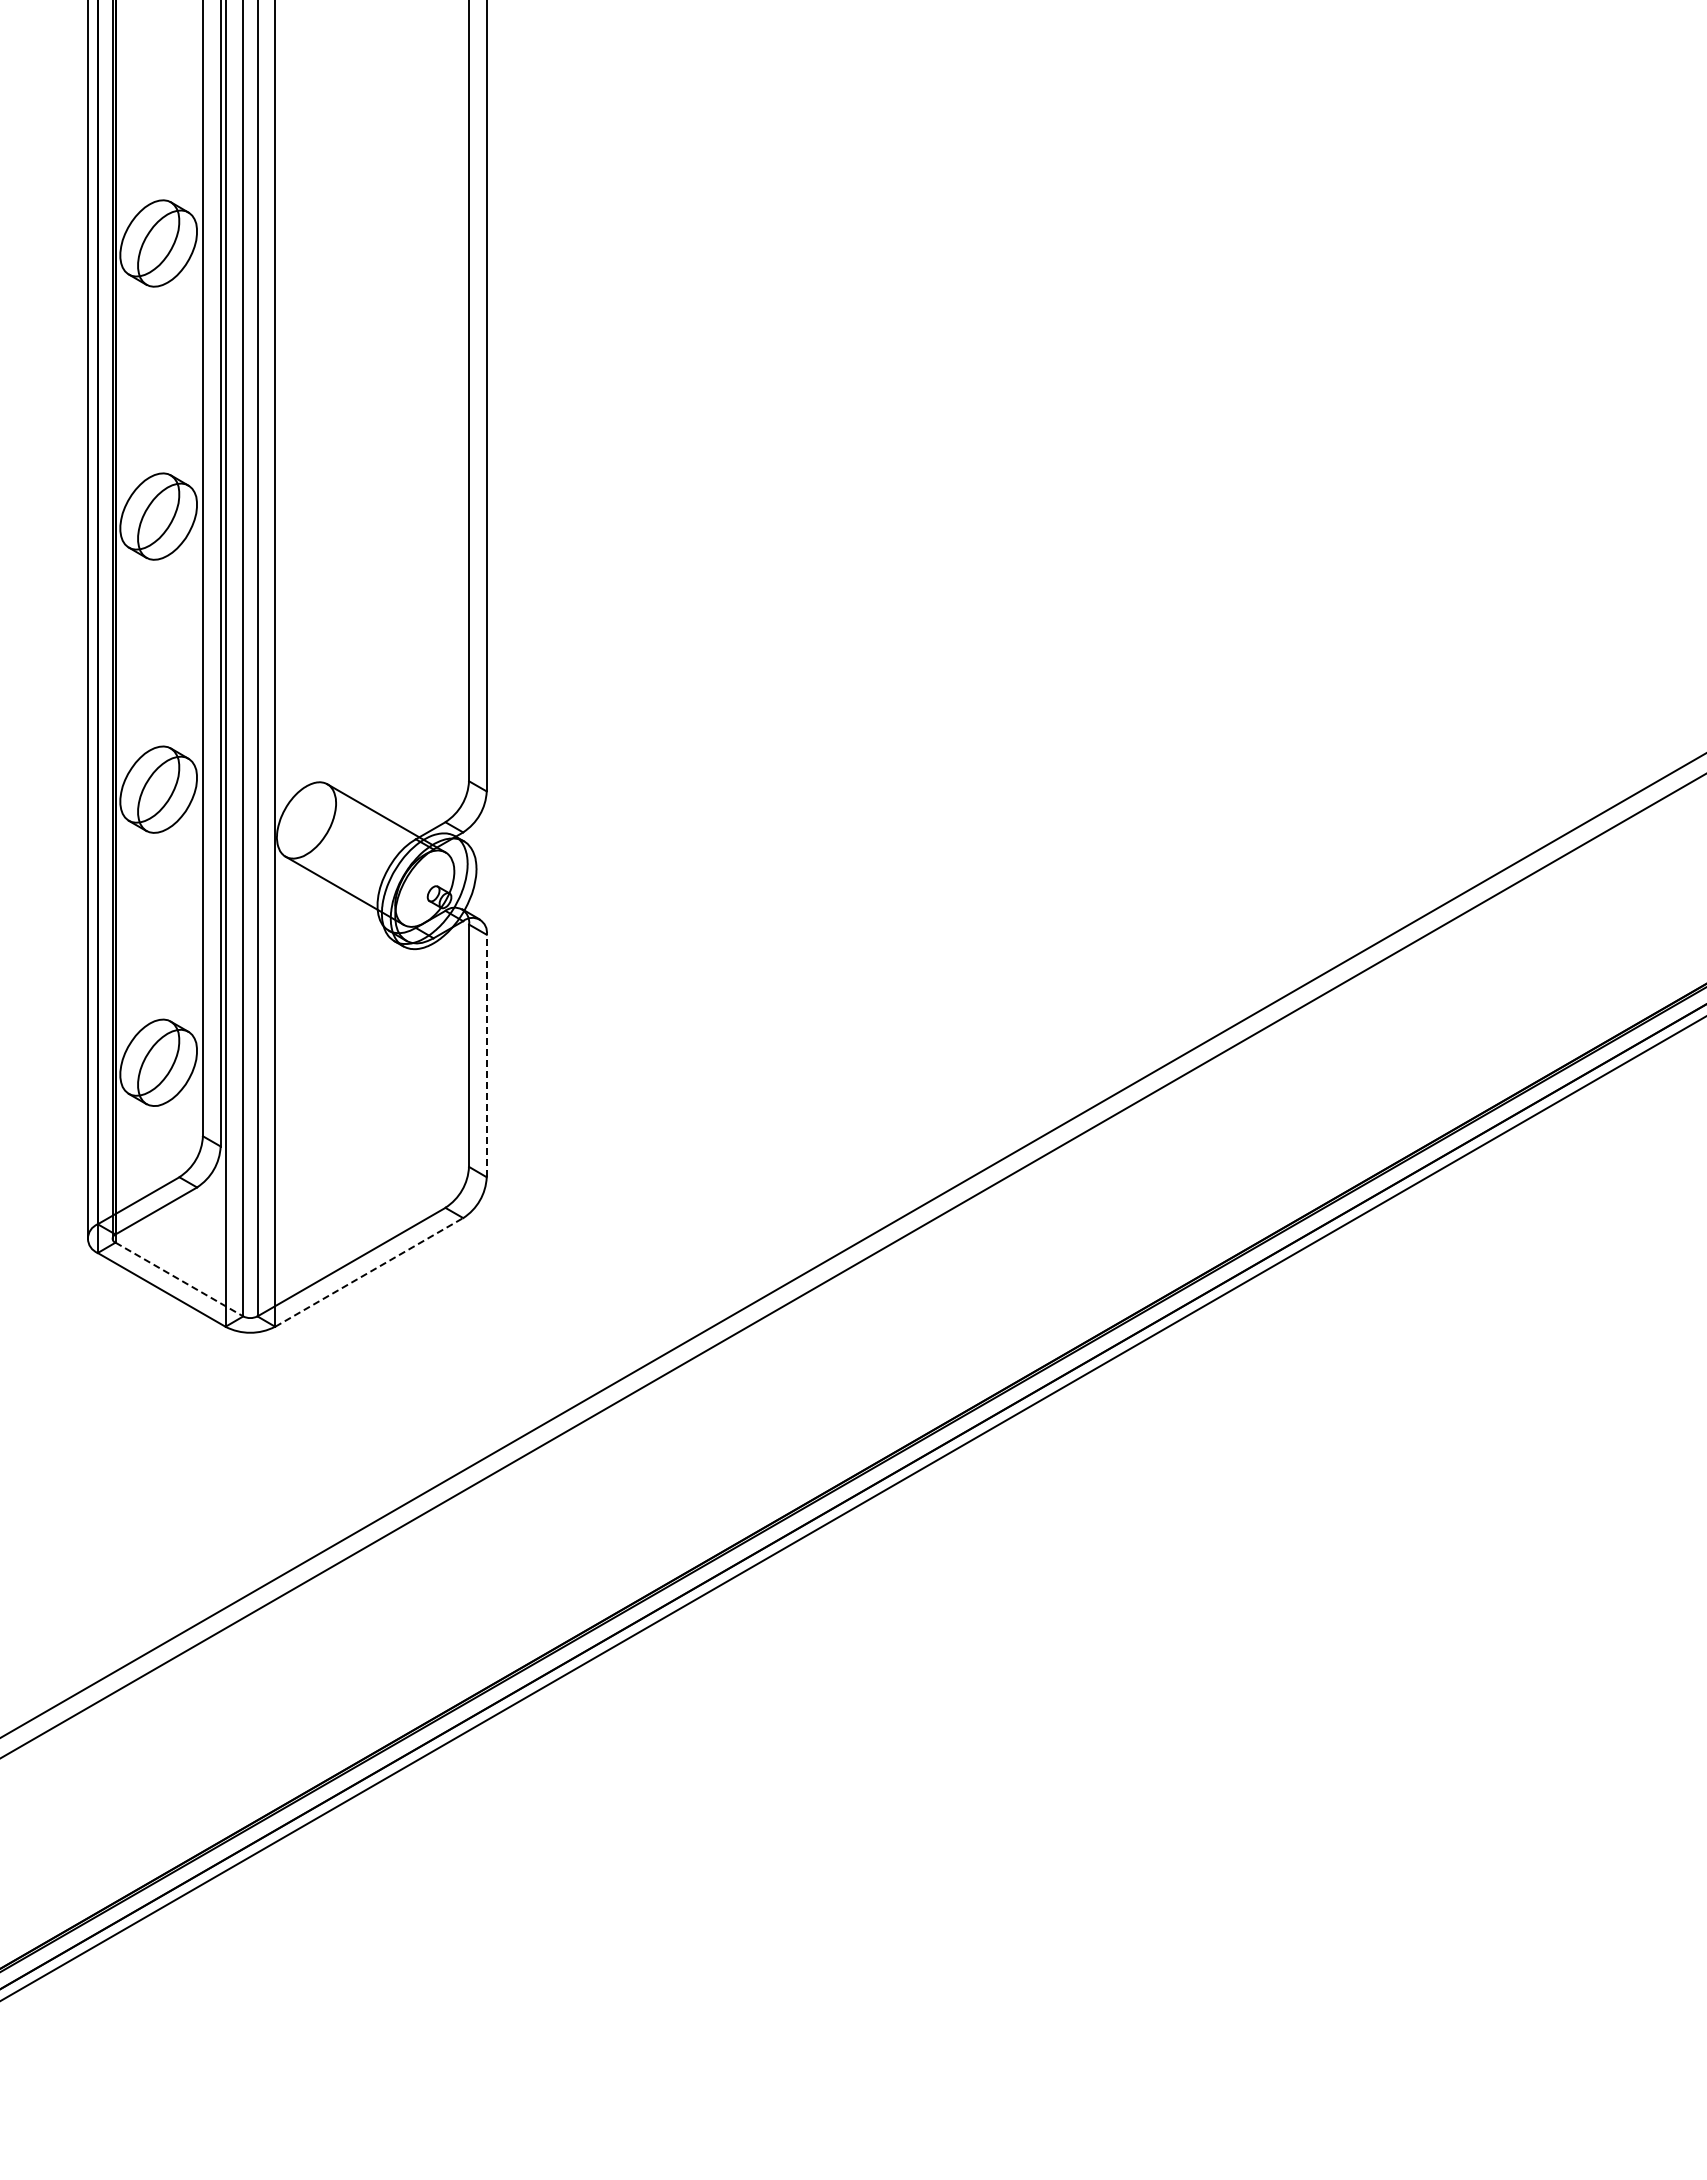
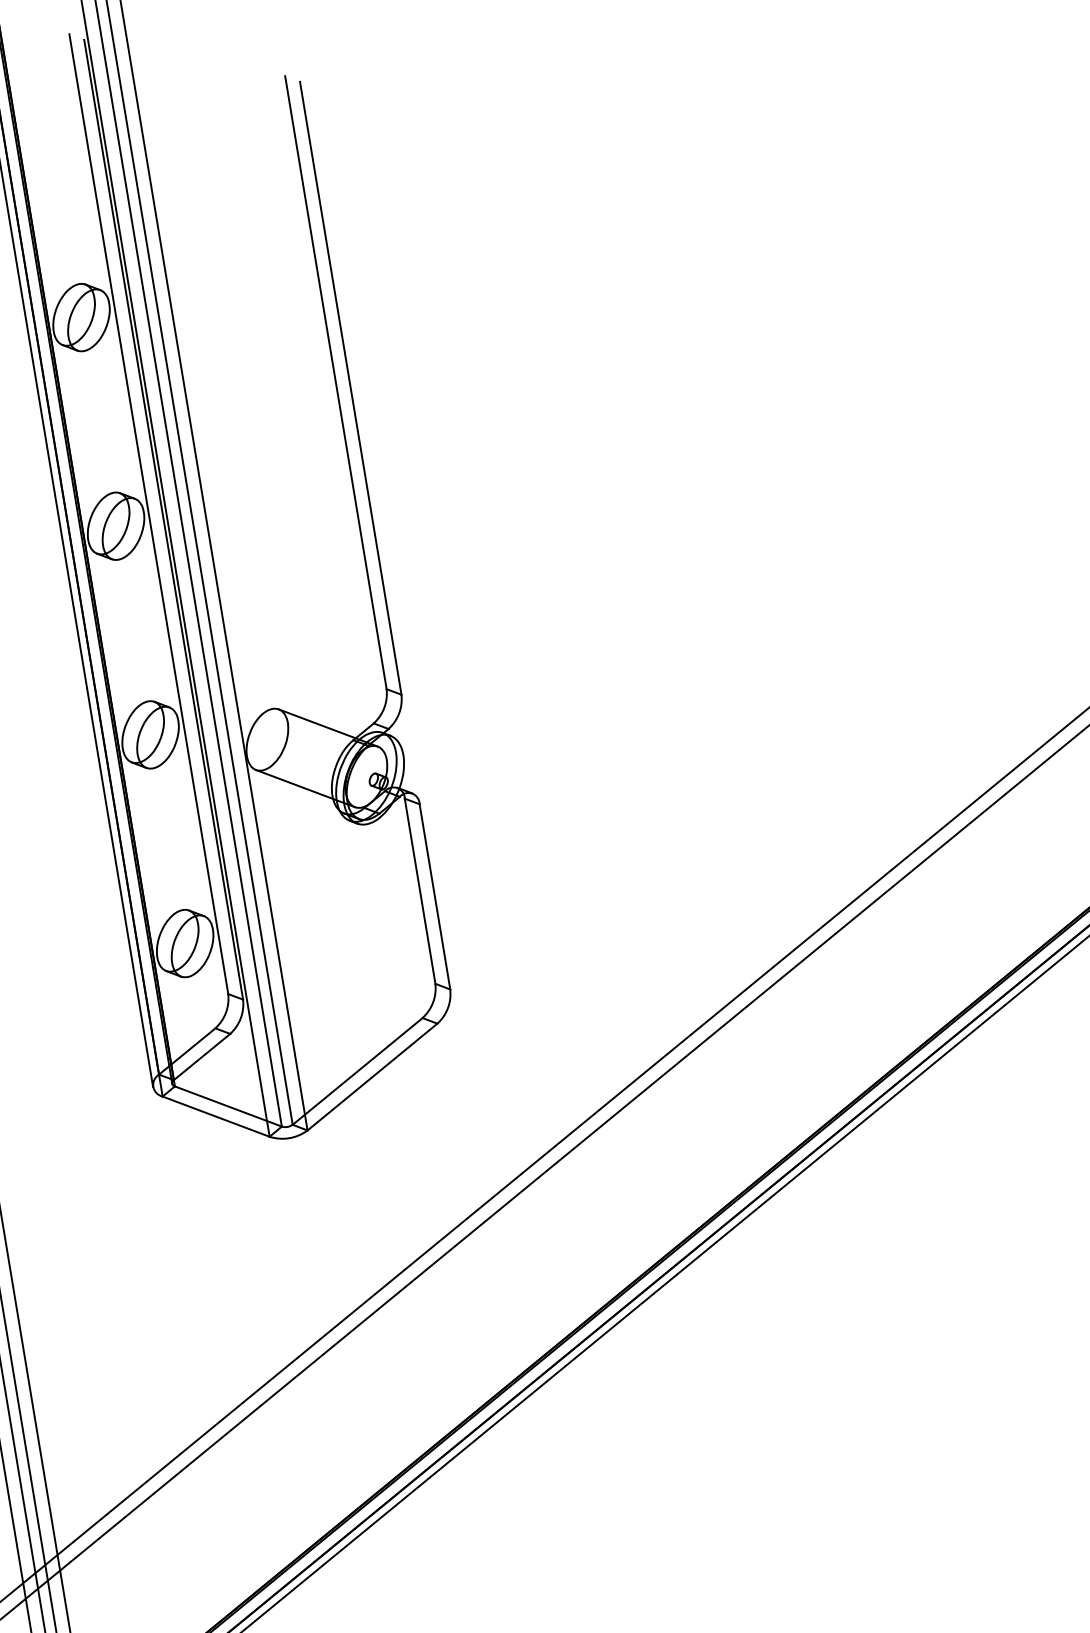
line: (486, 1055) -> (434, 896), dashed -> solid
line: (369, 1272) -> (372, 1077), dashed -> solid
line: (179, 1279) -> (228, 1106), dashed -> solid

